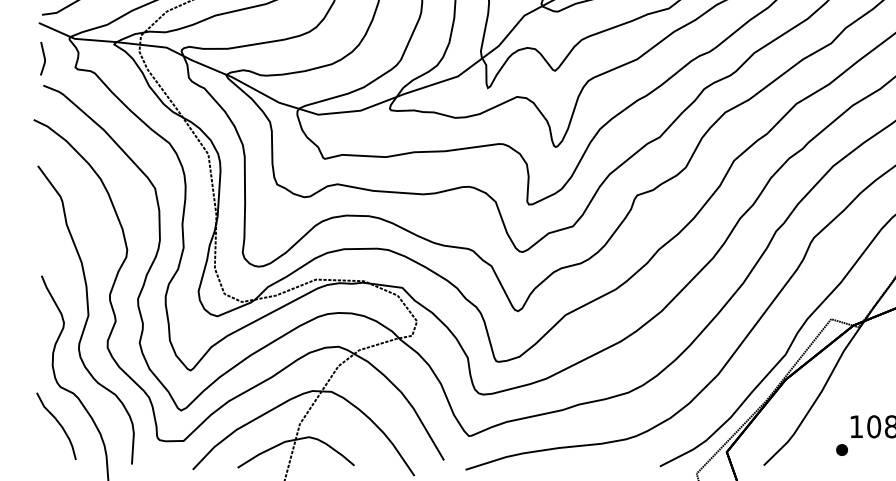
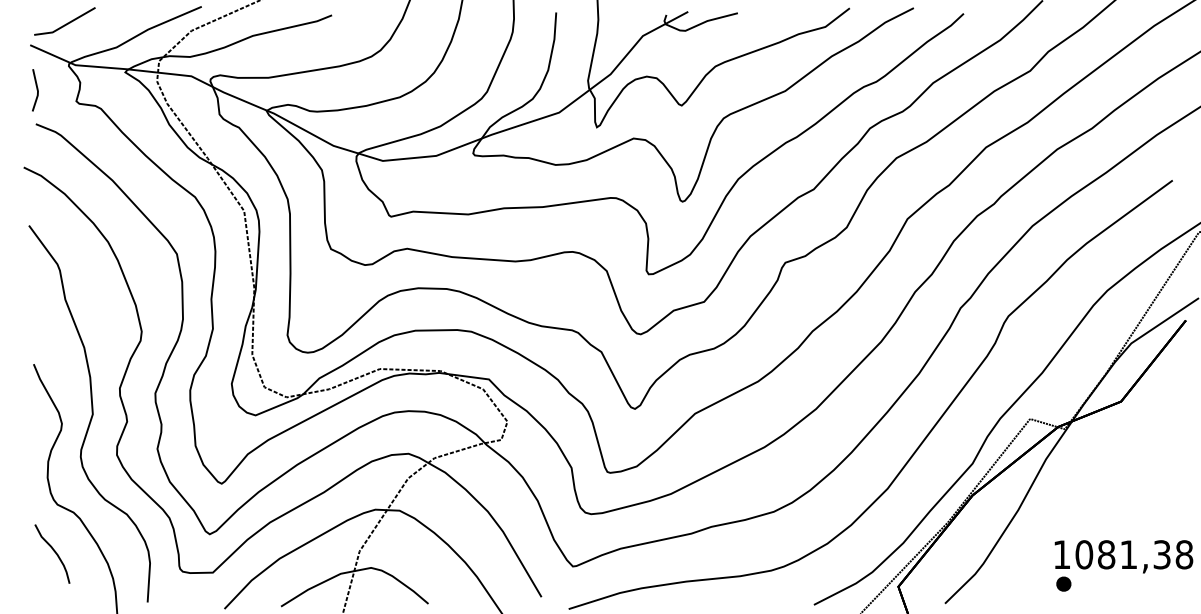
part: (56, 425) -> (52, 553), size x0.7
part: (841, 449) -> (1063, 583), moved

